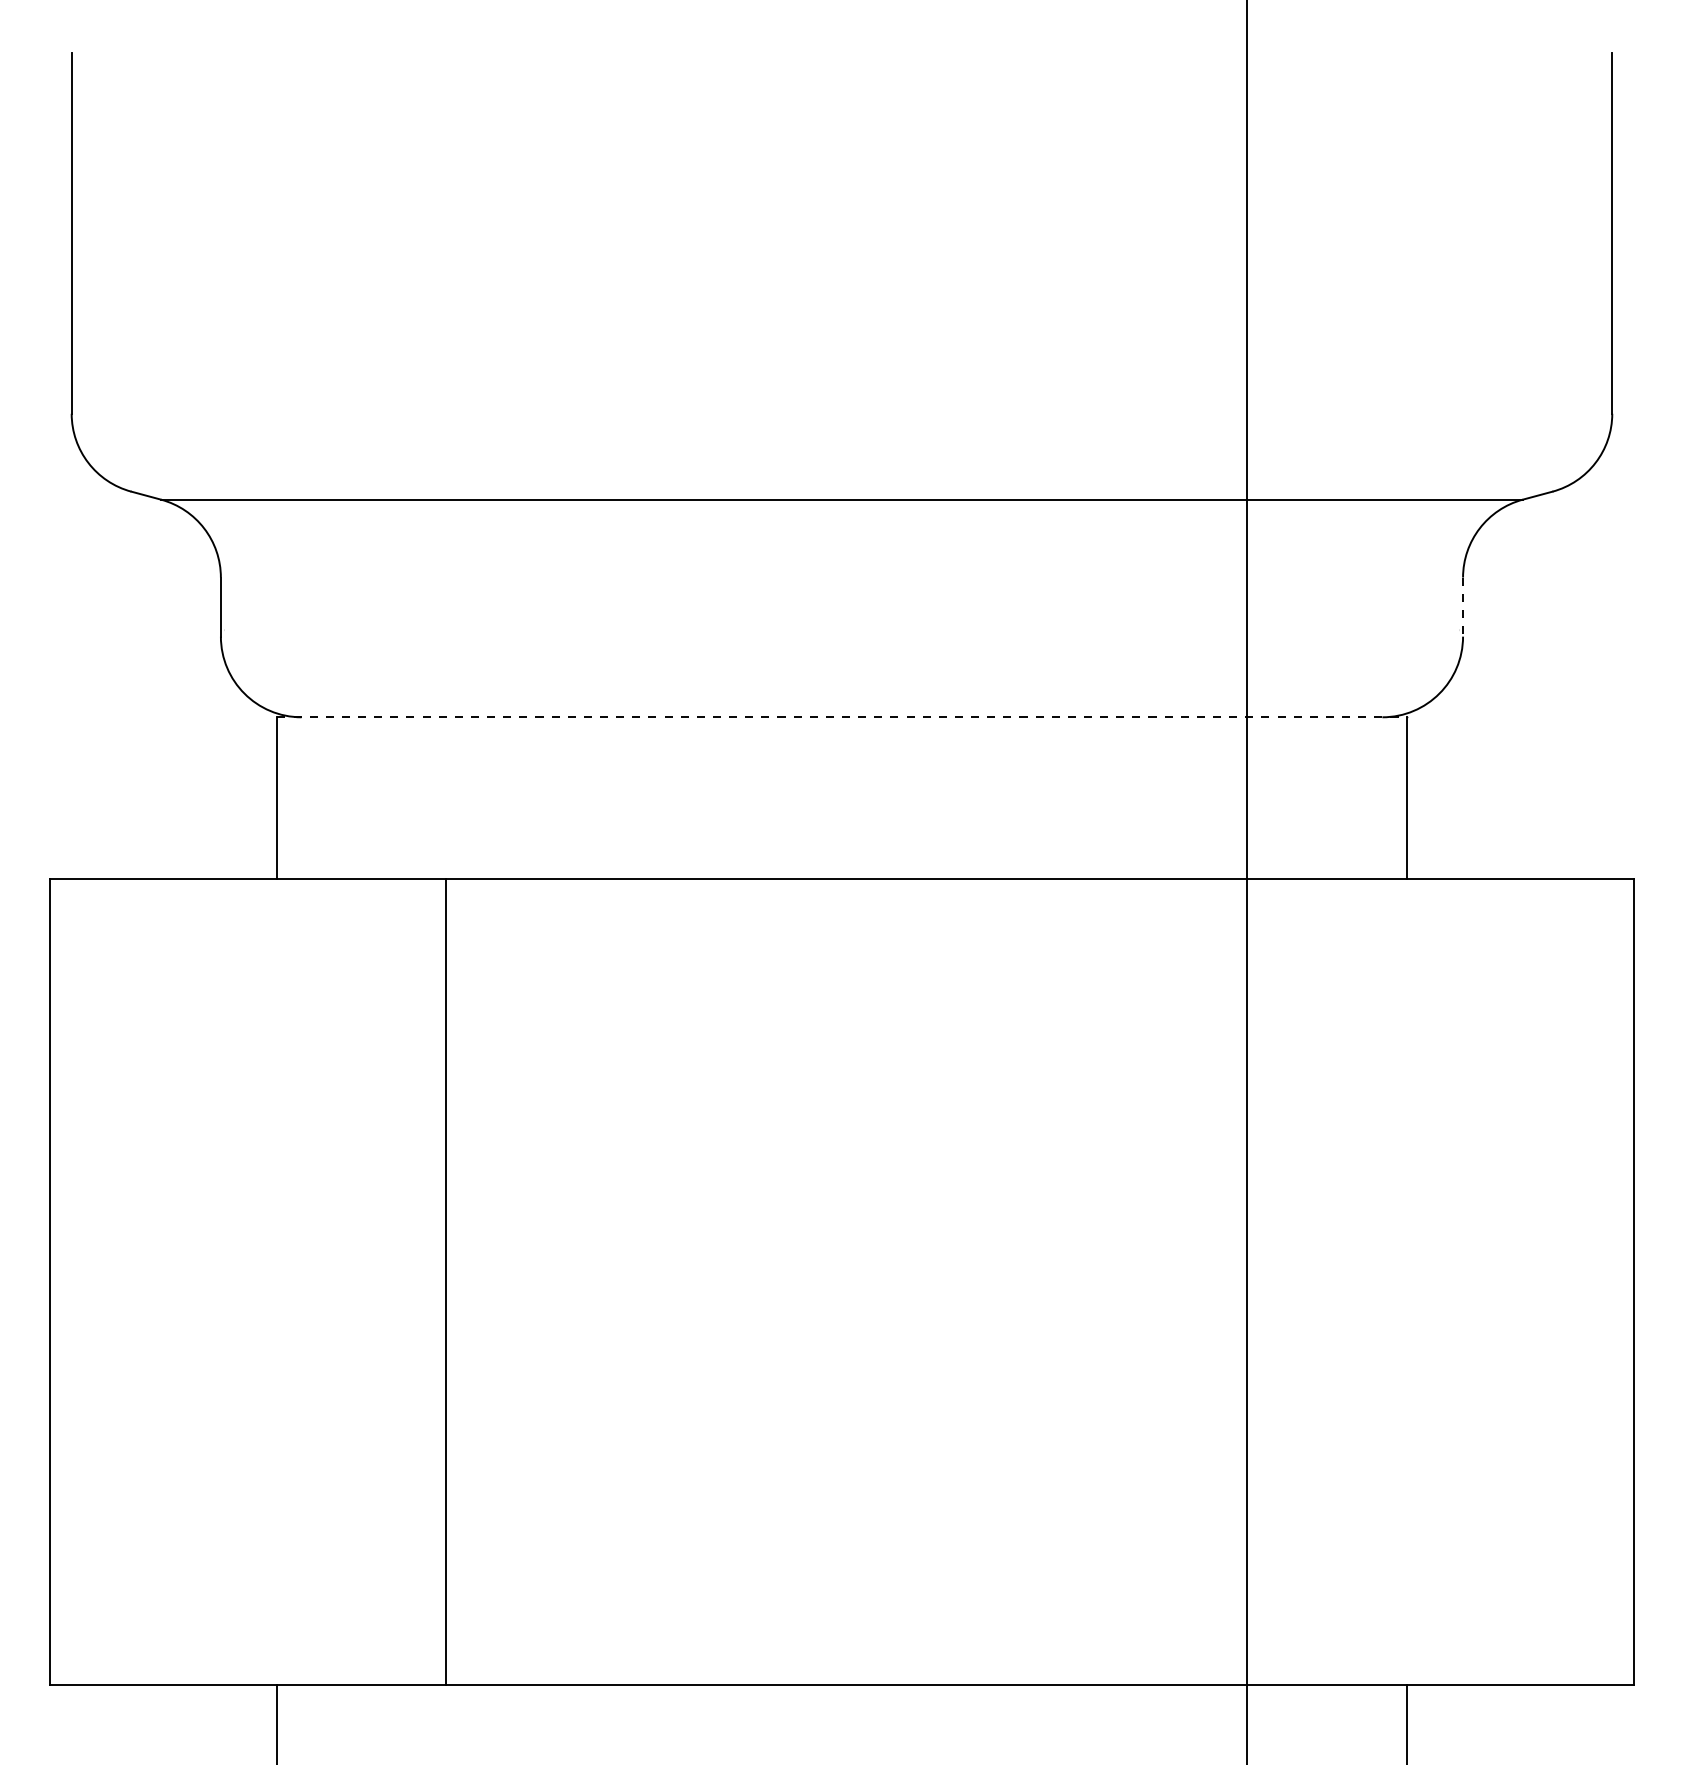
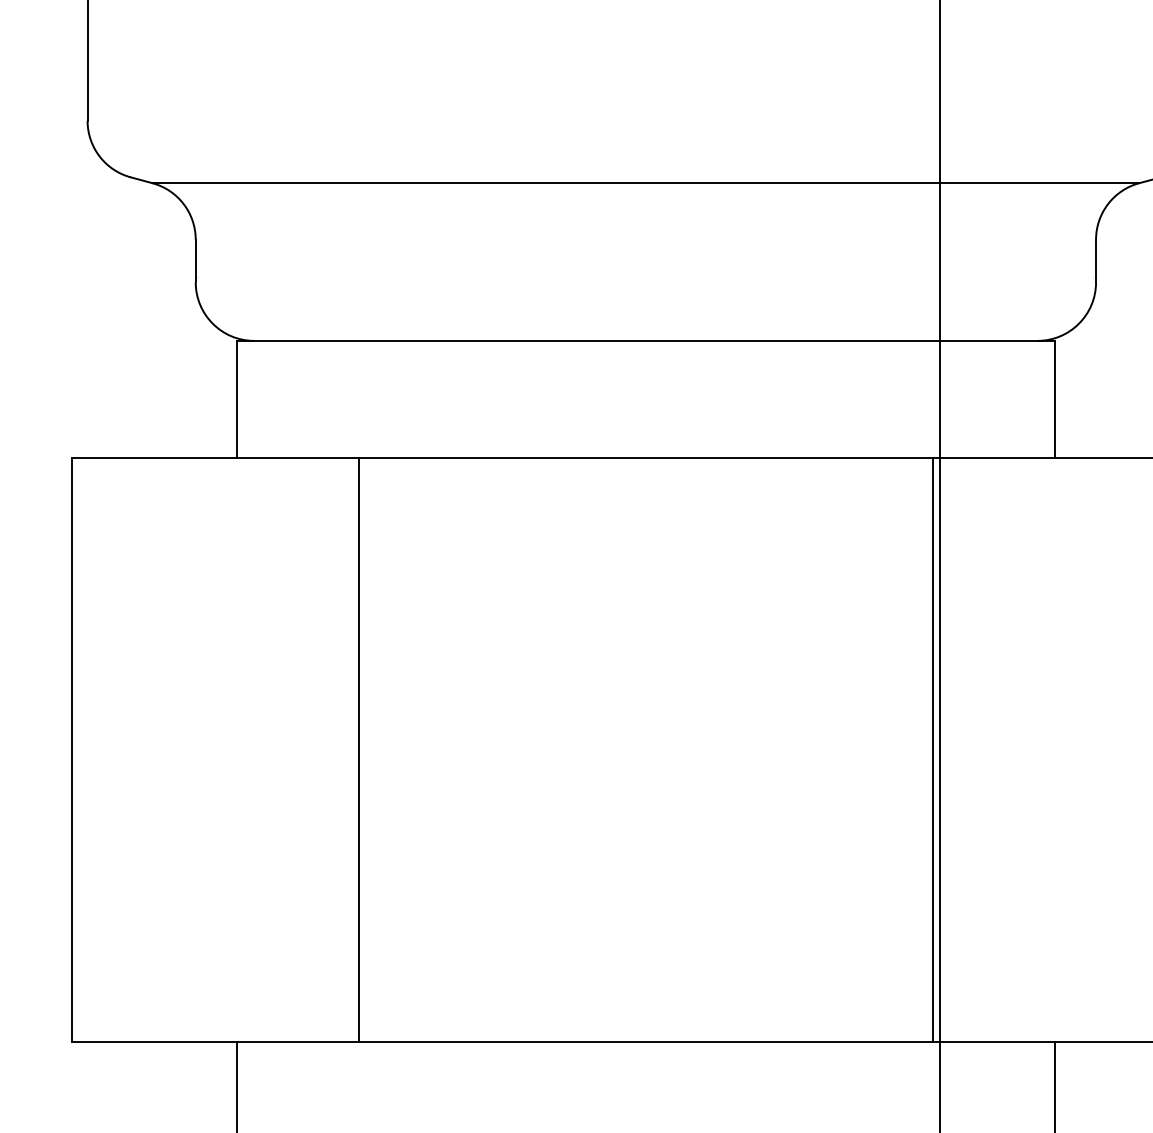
line: (1463, 607) -> (1096, 261), dashed -> solid
line: (841, 717) -> (645, 341), dashed -> solid
line: (1237, 1281) -> (932, 749), added

